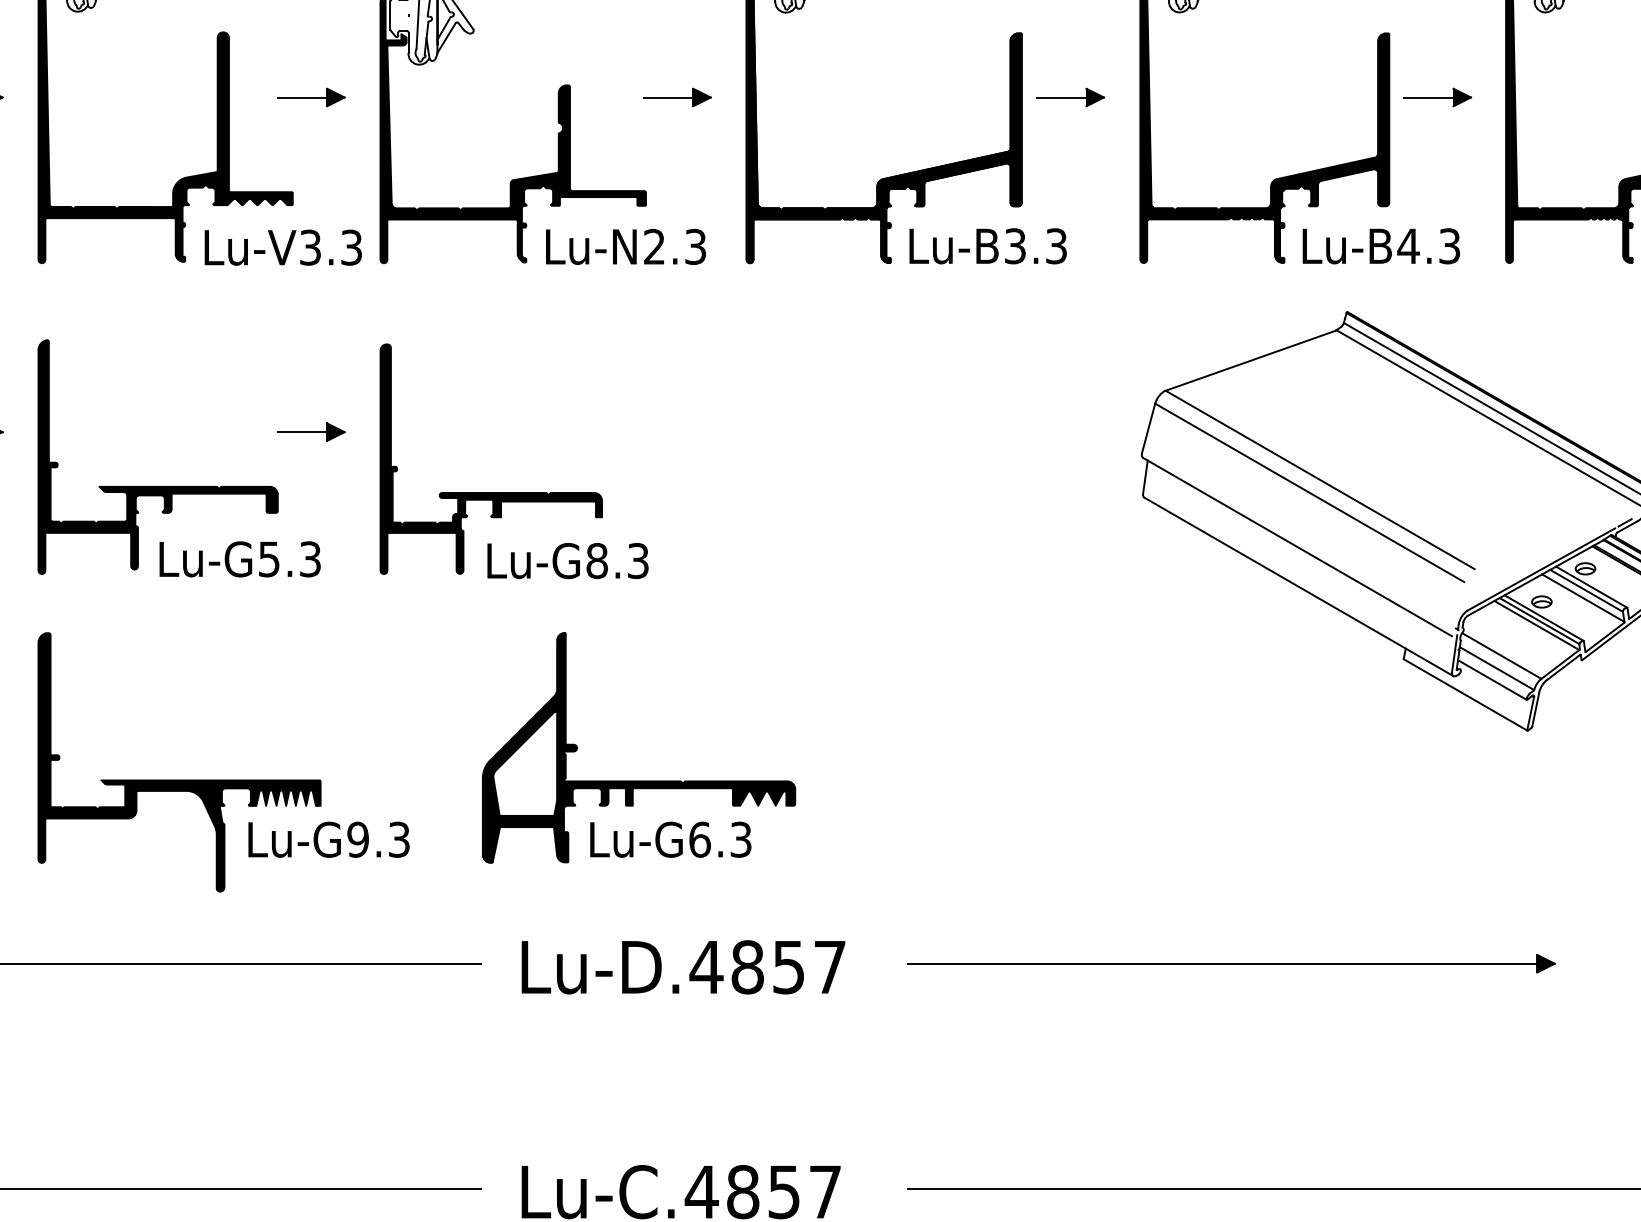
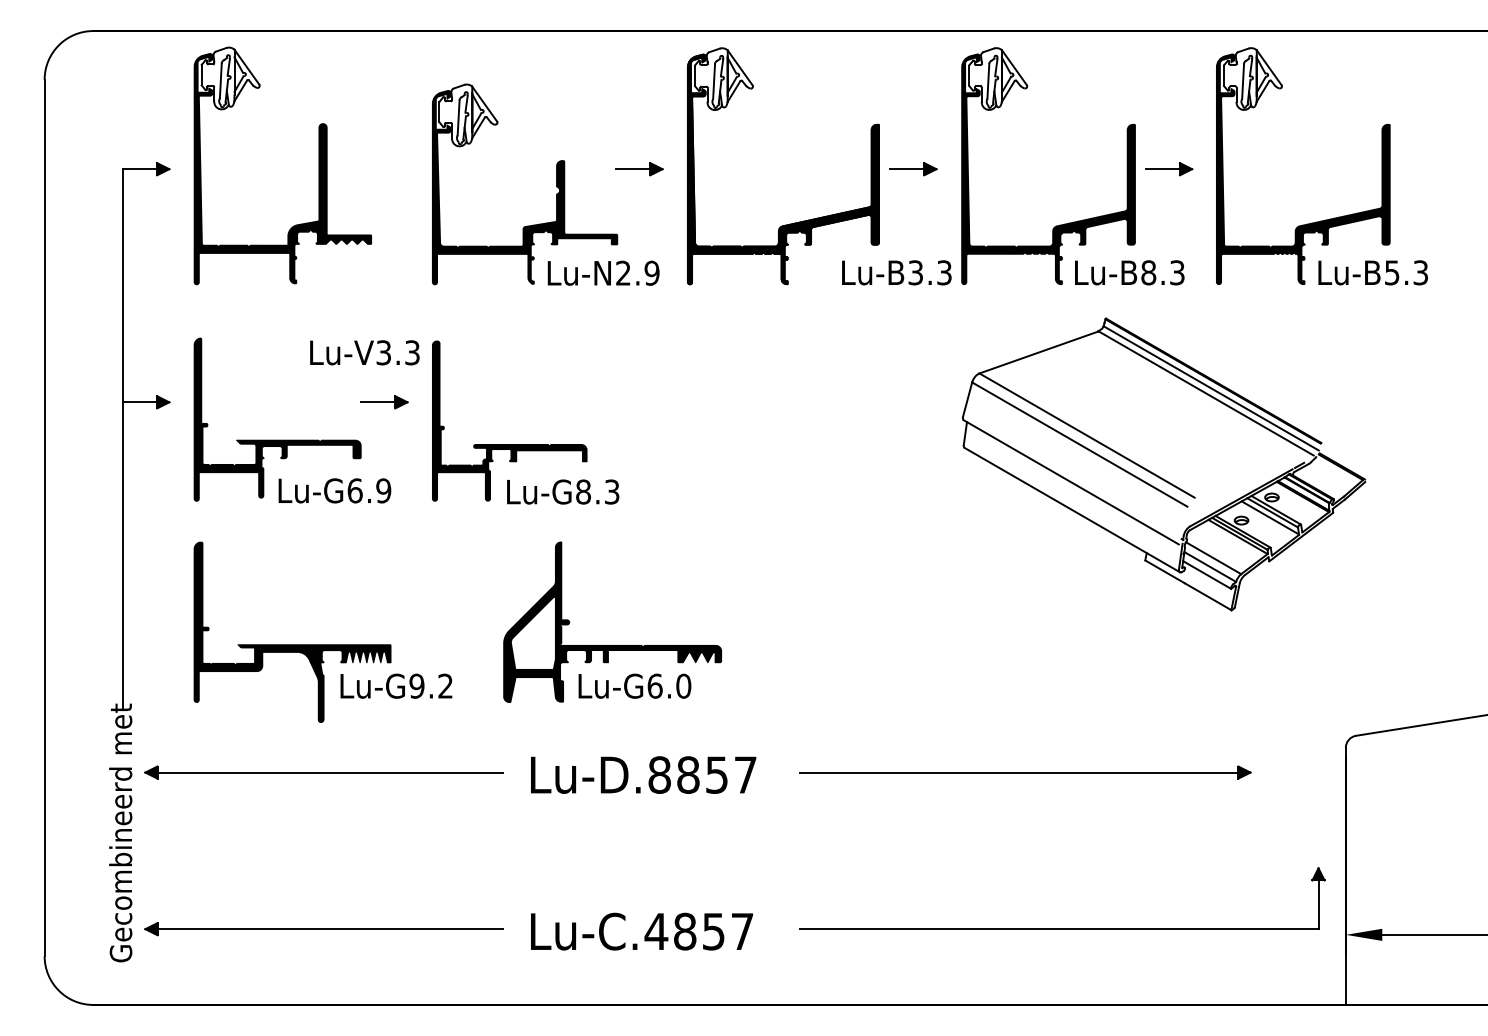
part: (311, 97) -> (384, 169), removed
text: (694, 245) -> (651, 272), Lu-N2.3 -> Lu-N2.9
text: (987, 245) -> (896, 272), moved
text: (1408, 245) -> (1148, 272), Lu-B4.3 -> Lu-B8.3
text: (282, 247) -> (364, 352), moved
text: (289, 558) -> (369, 490), Lu-G5.3 -> Lu-G6.9
text: (740, 838) -> (683, 685), Lu-G6.3 -> Lu-G6.0
text: (399, 840) -> (445, 686), Lu-G9.3 -> Lu-G9.2
text: (706, 966) -> (659, 774), Lu-D.4857 -> Lu-D.8857

